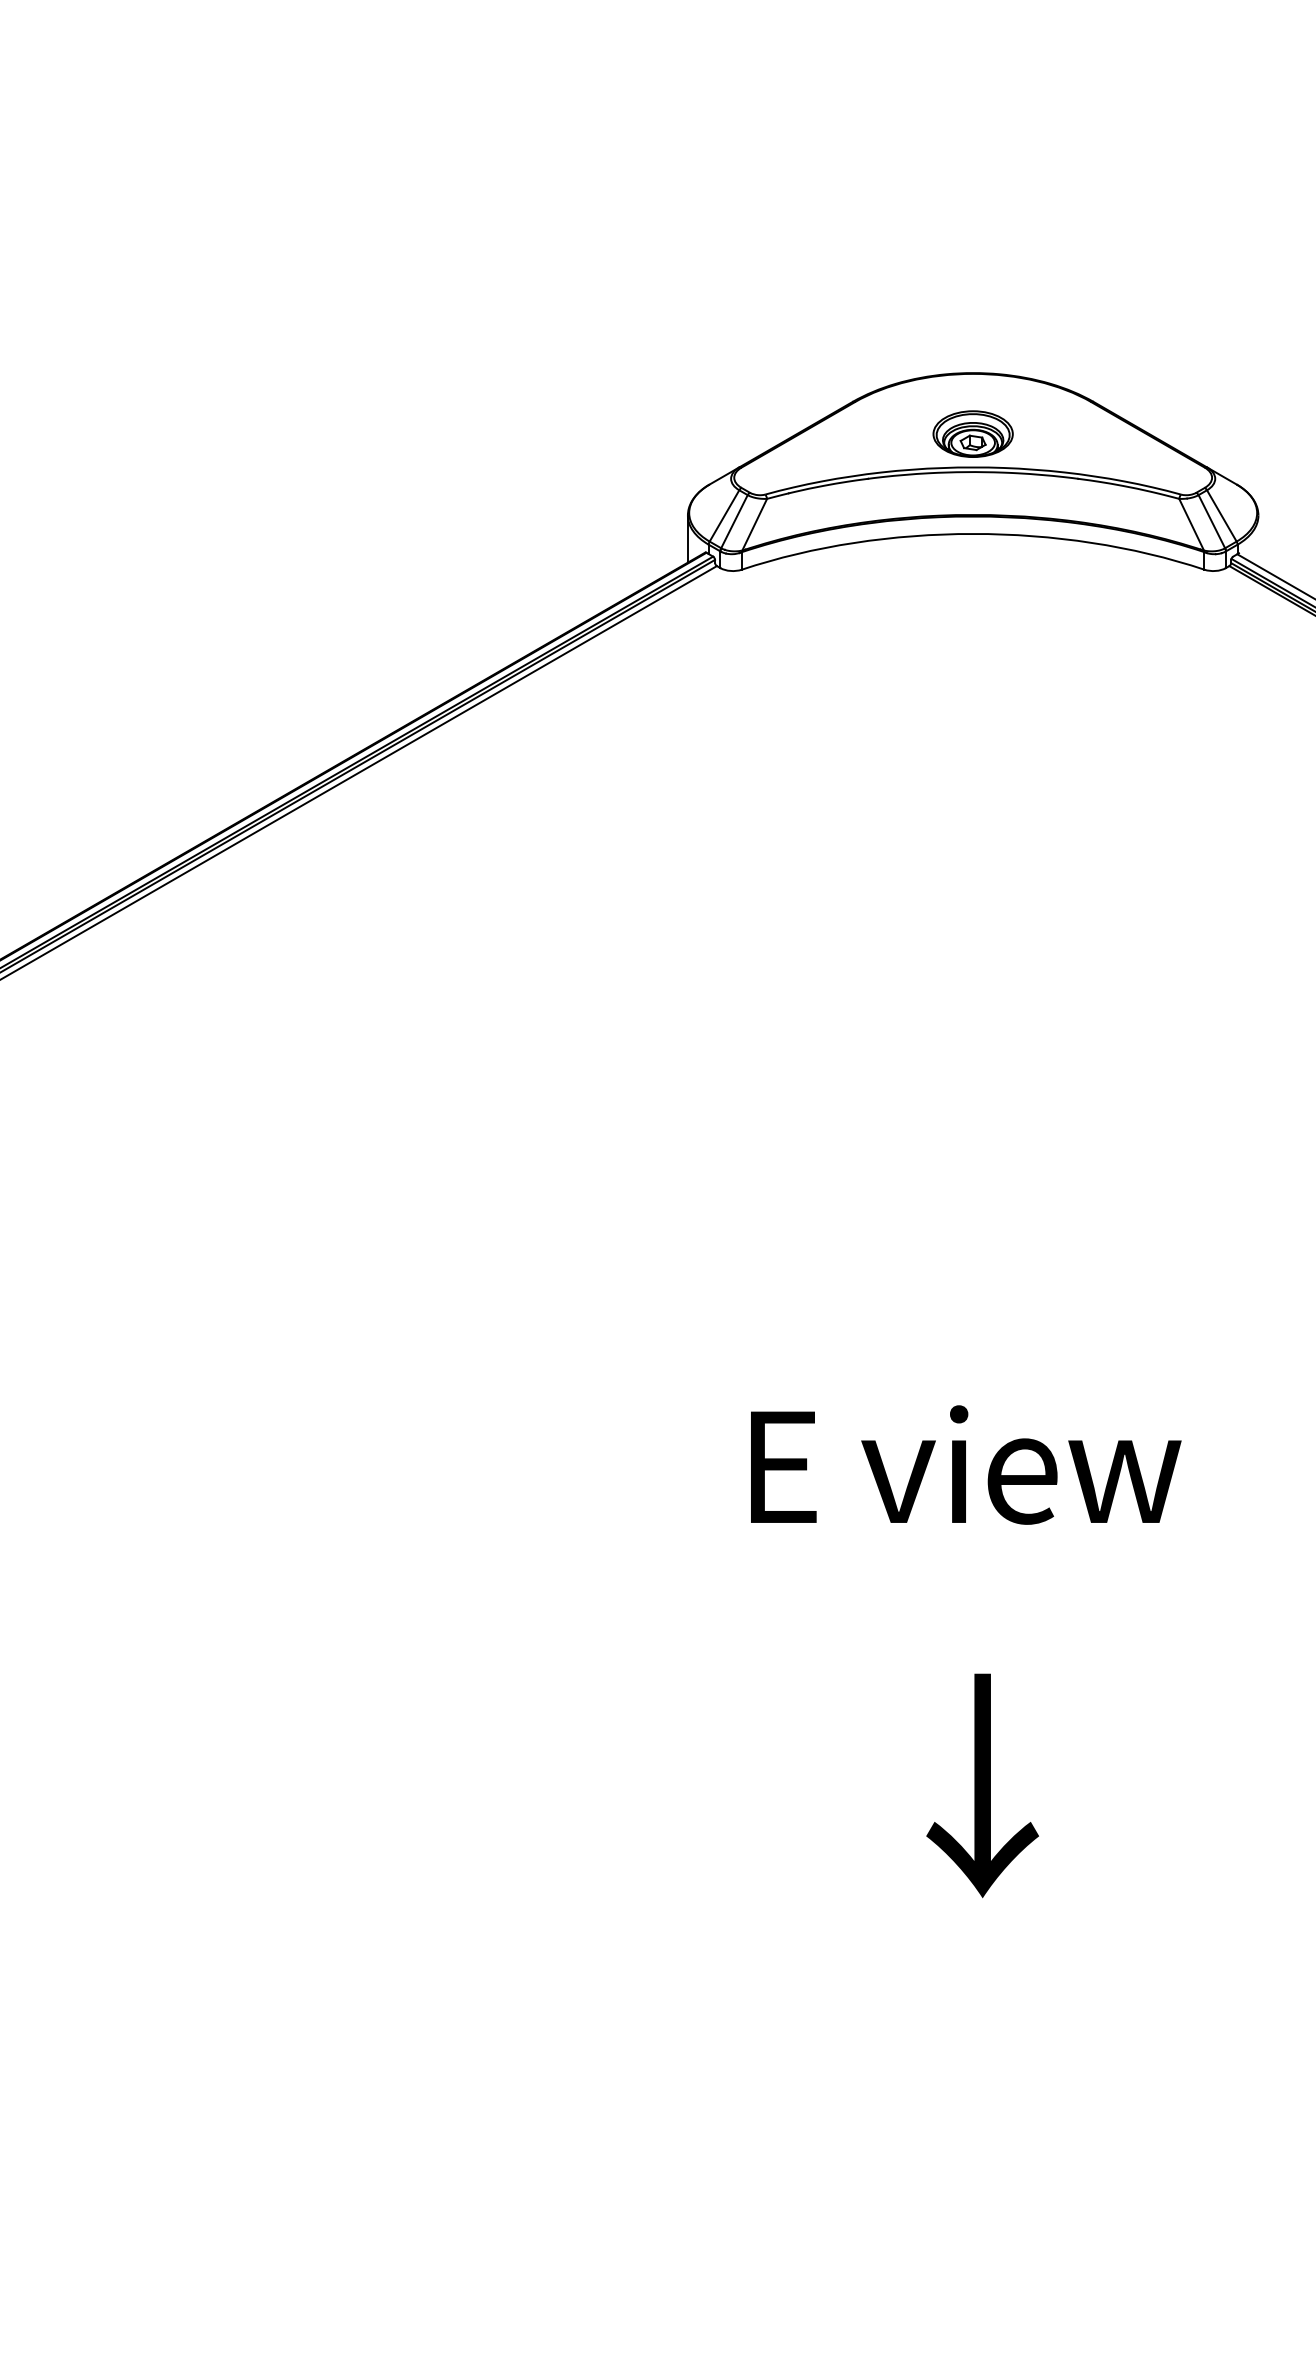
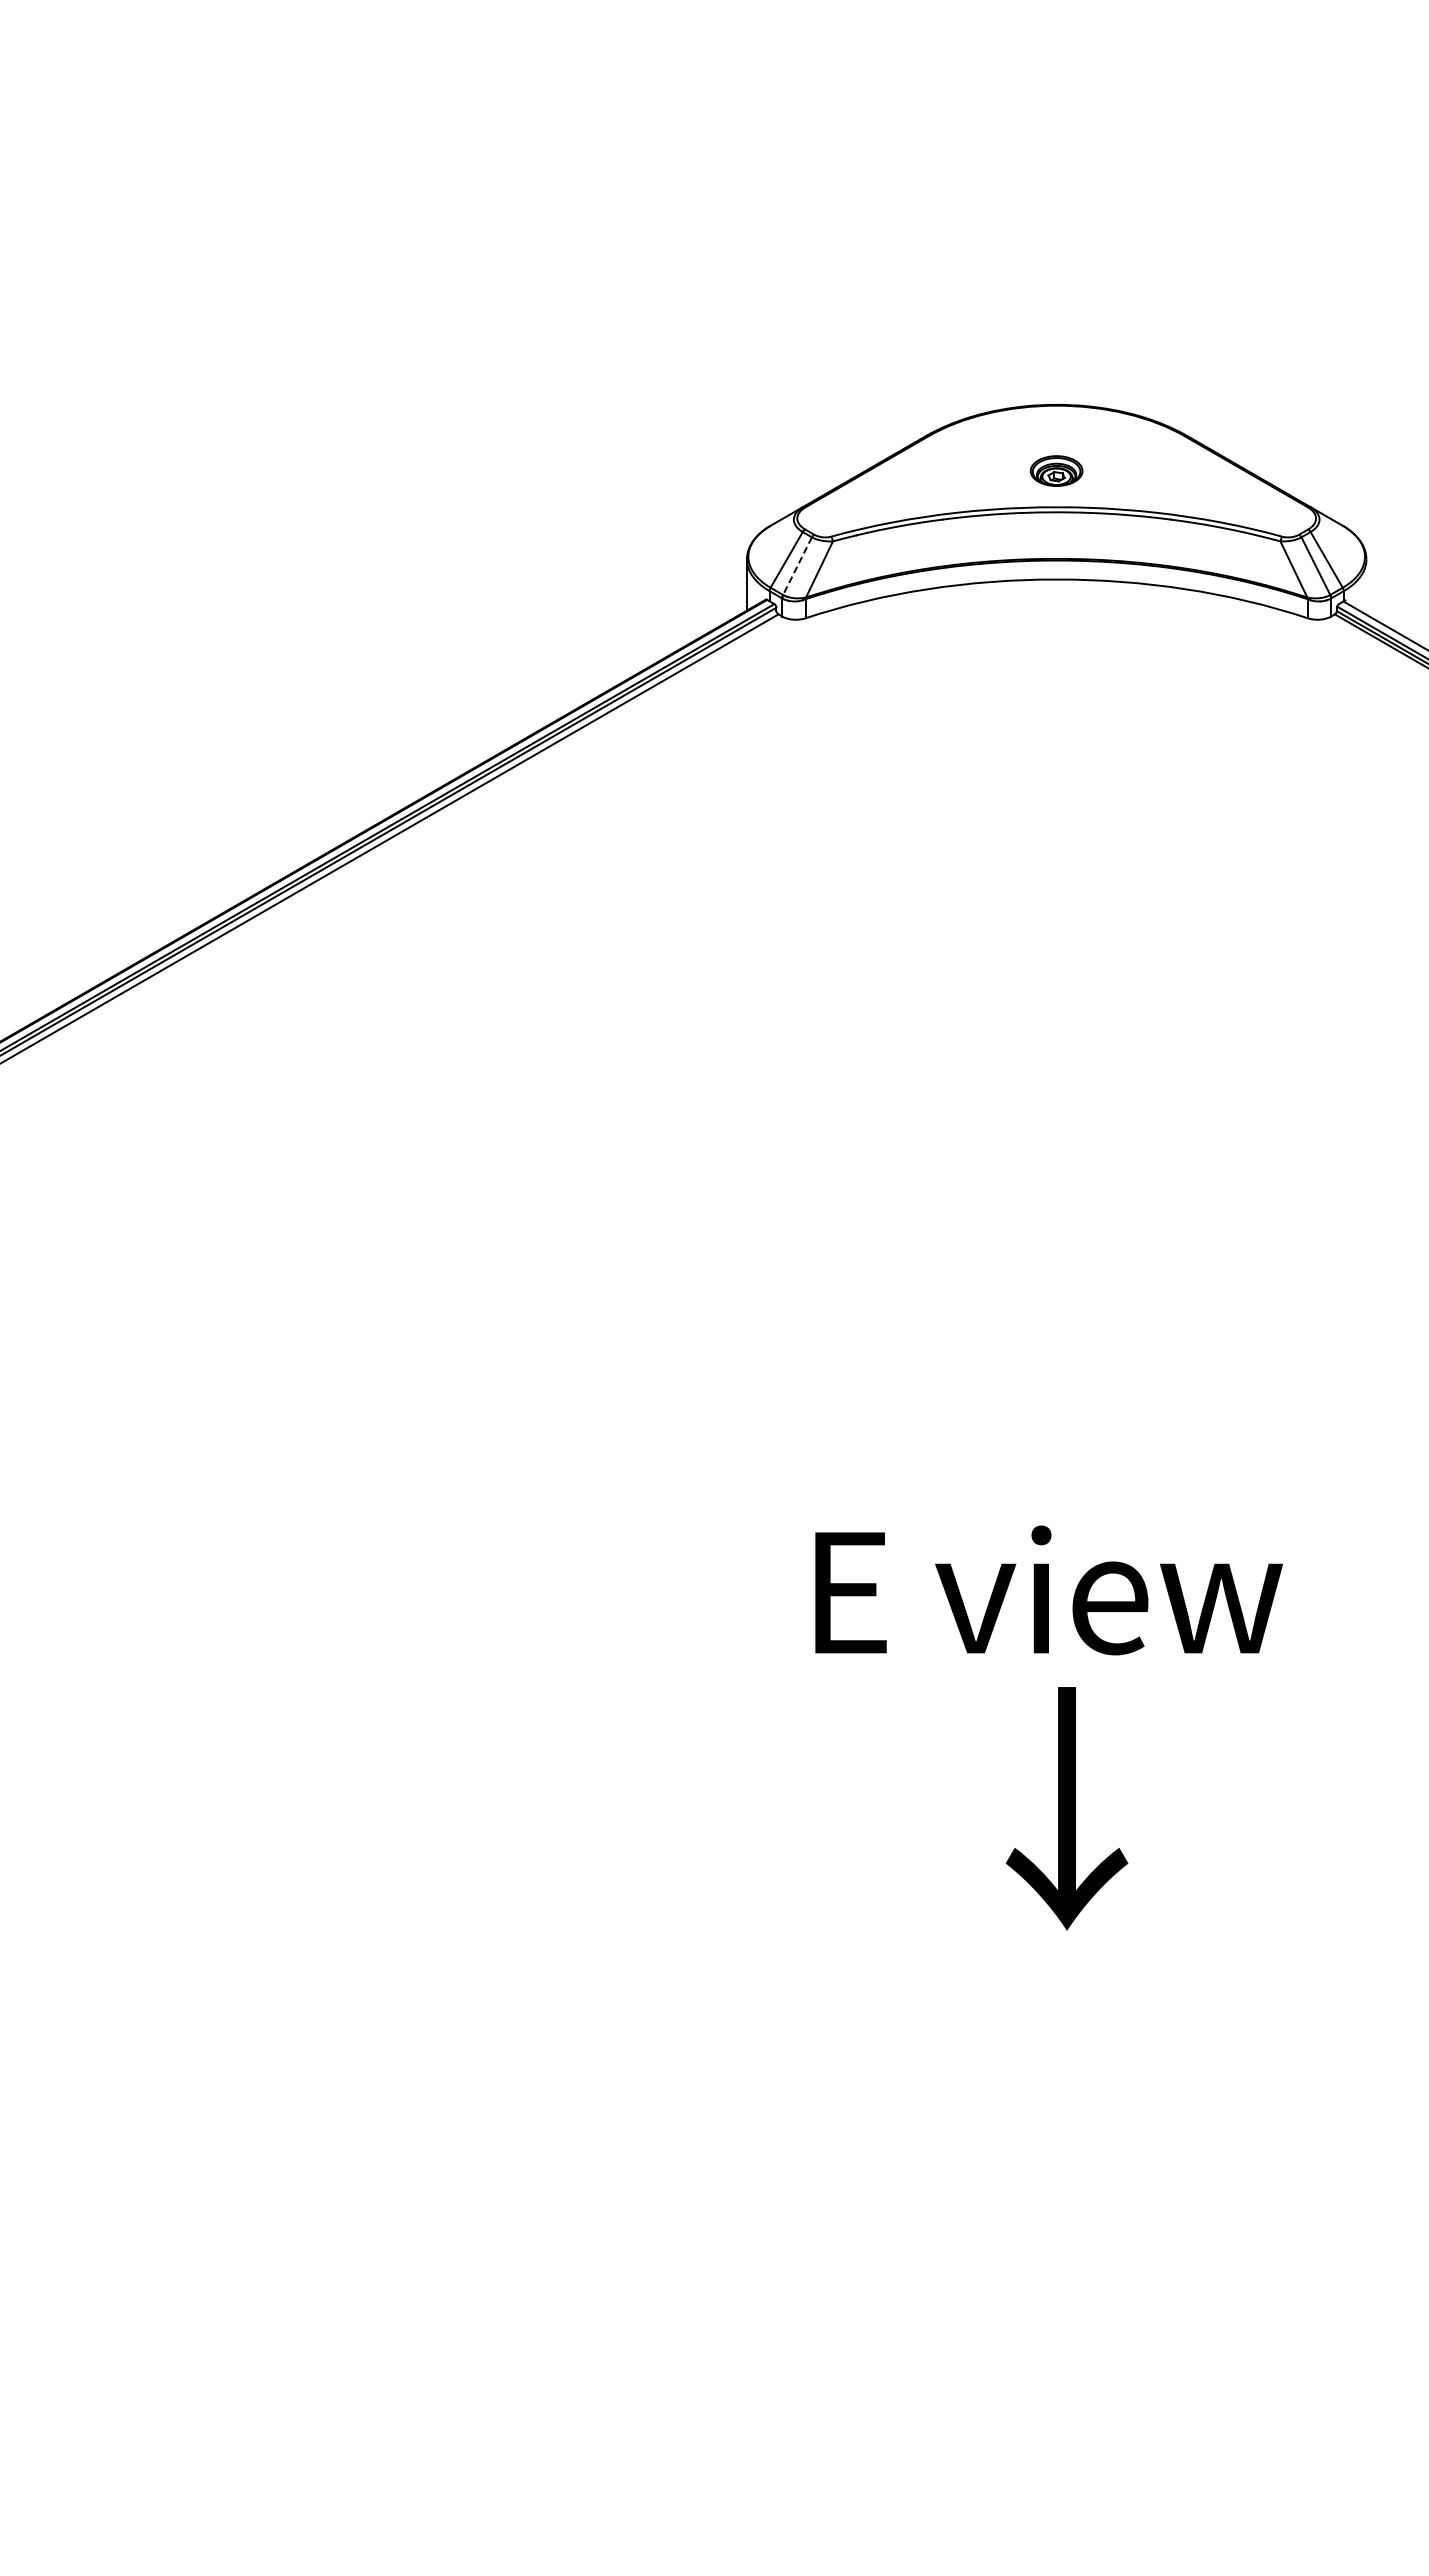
part: (972, 433) -> (1056, 470), size x0.6
line: (734, 521) -> (797, 566), solid -> dashed
text: (982, 1785) -> (1066, 1808), moved

